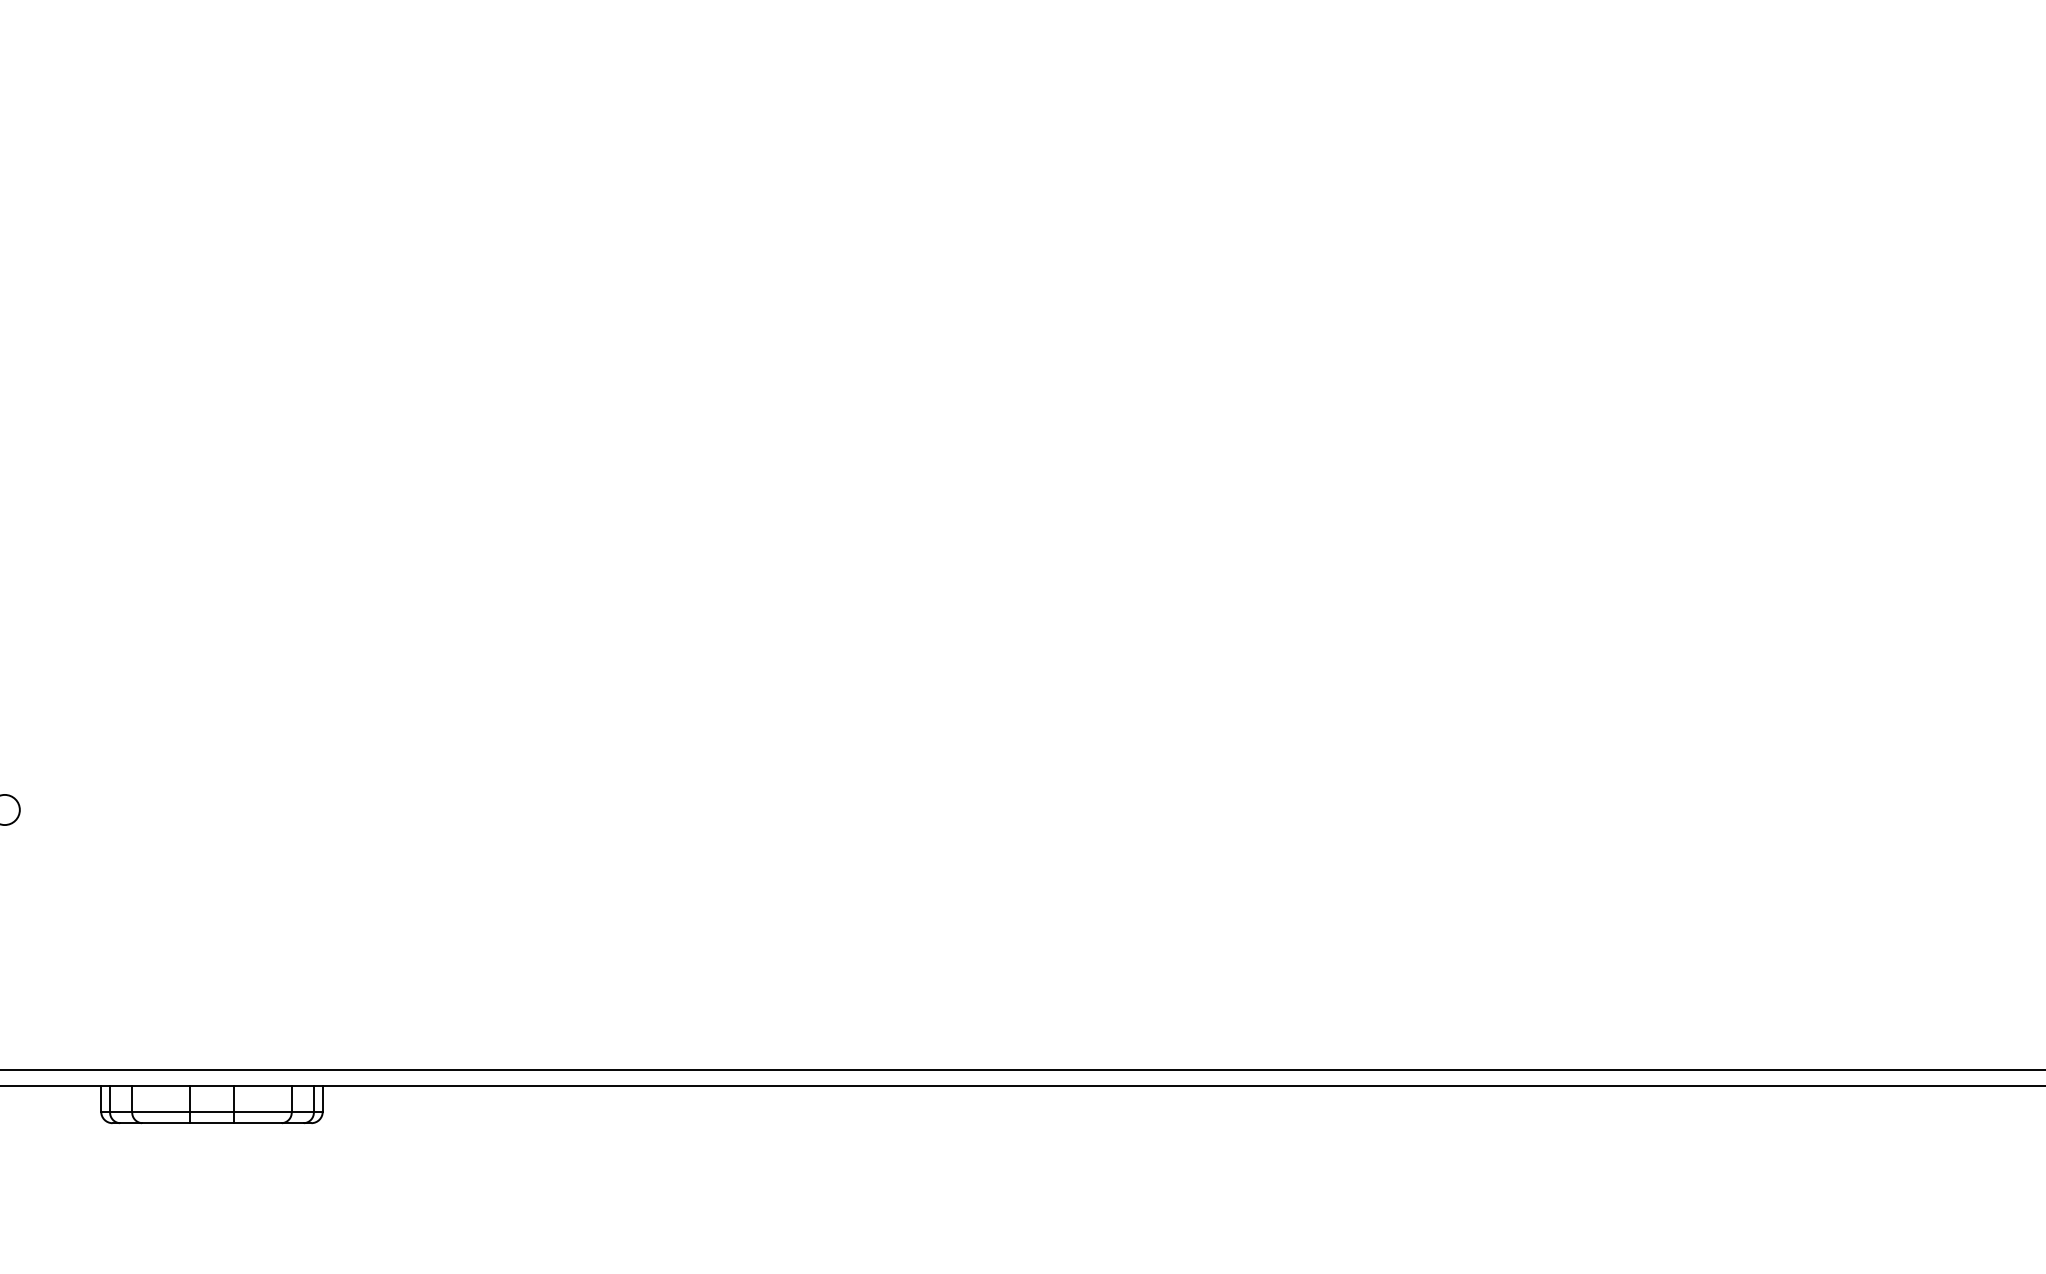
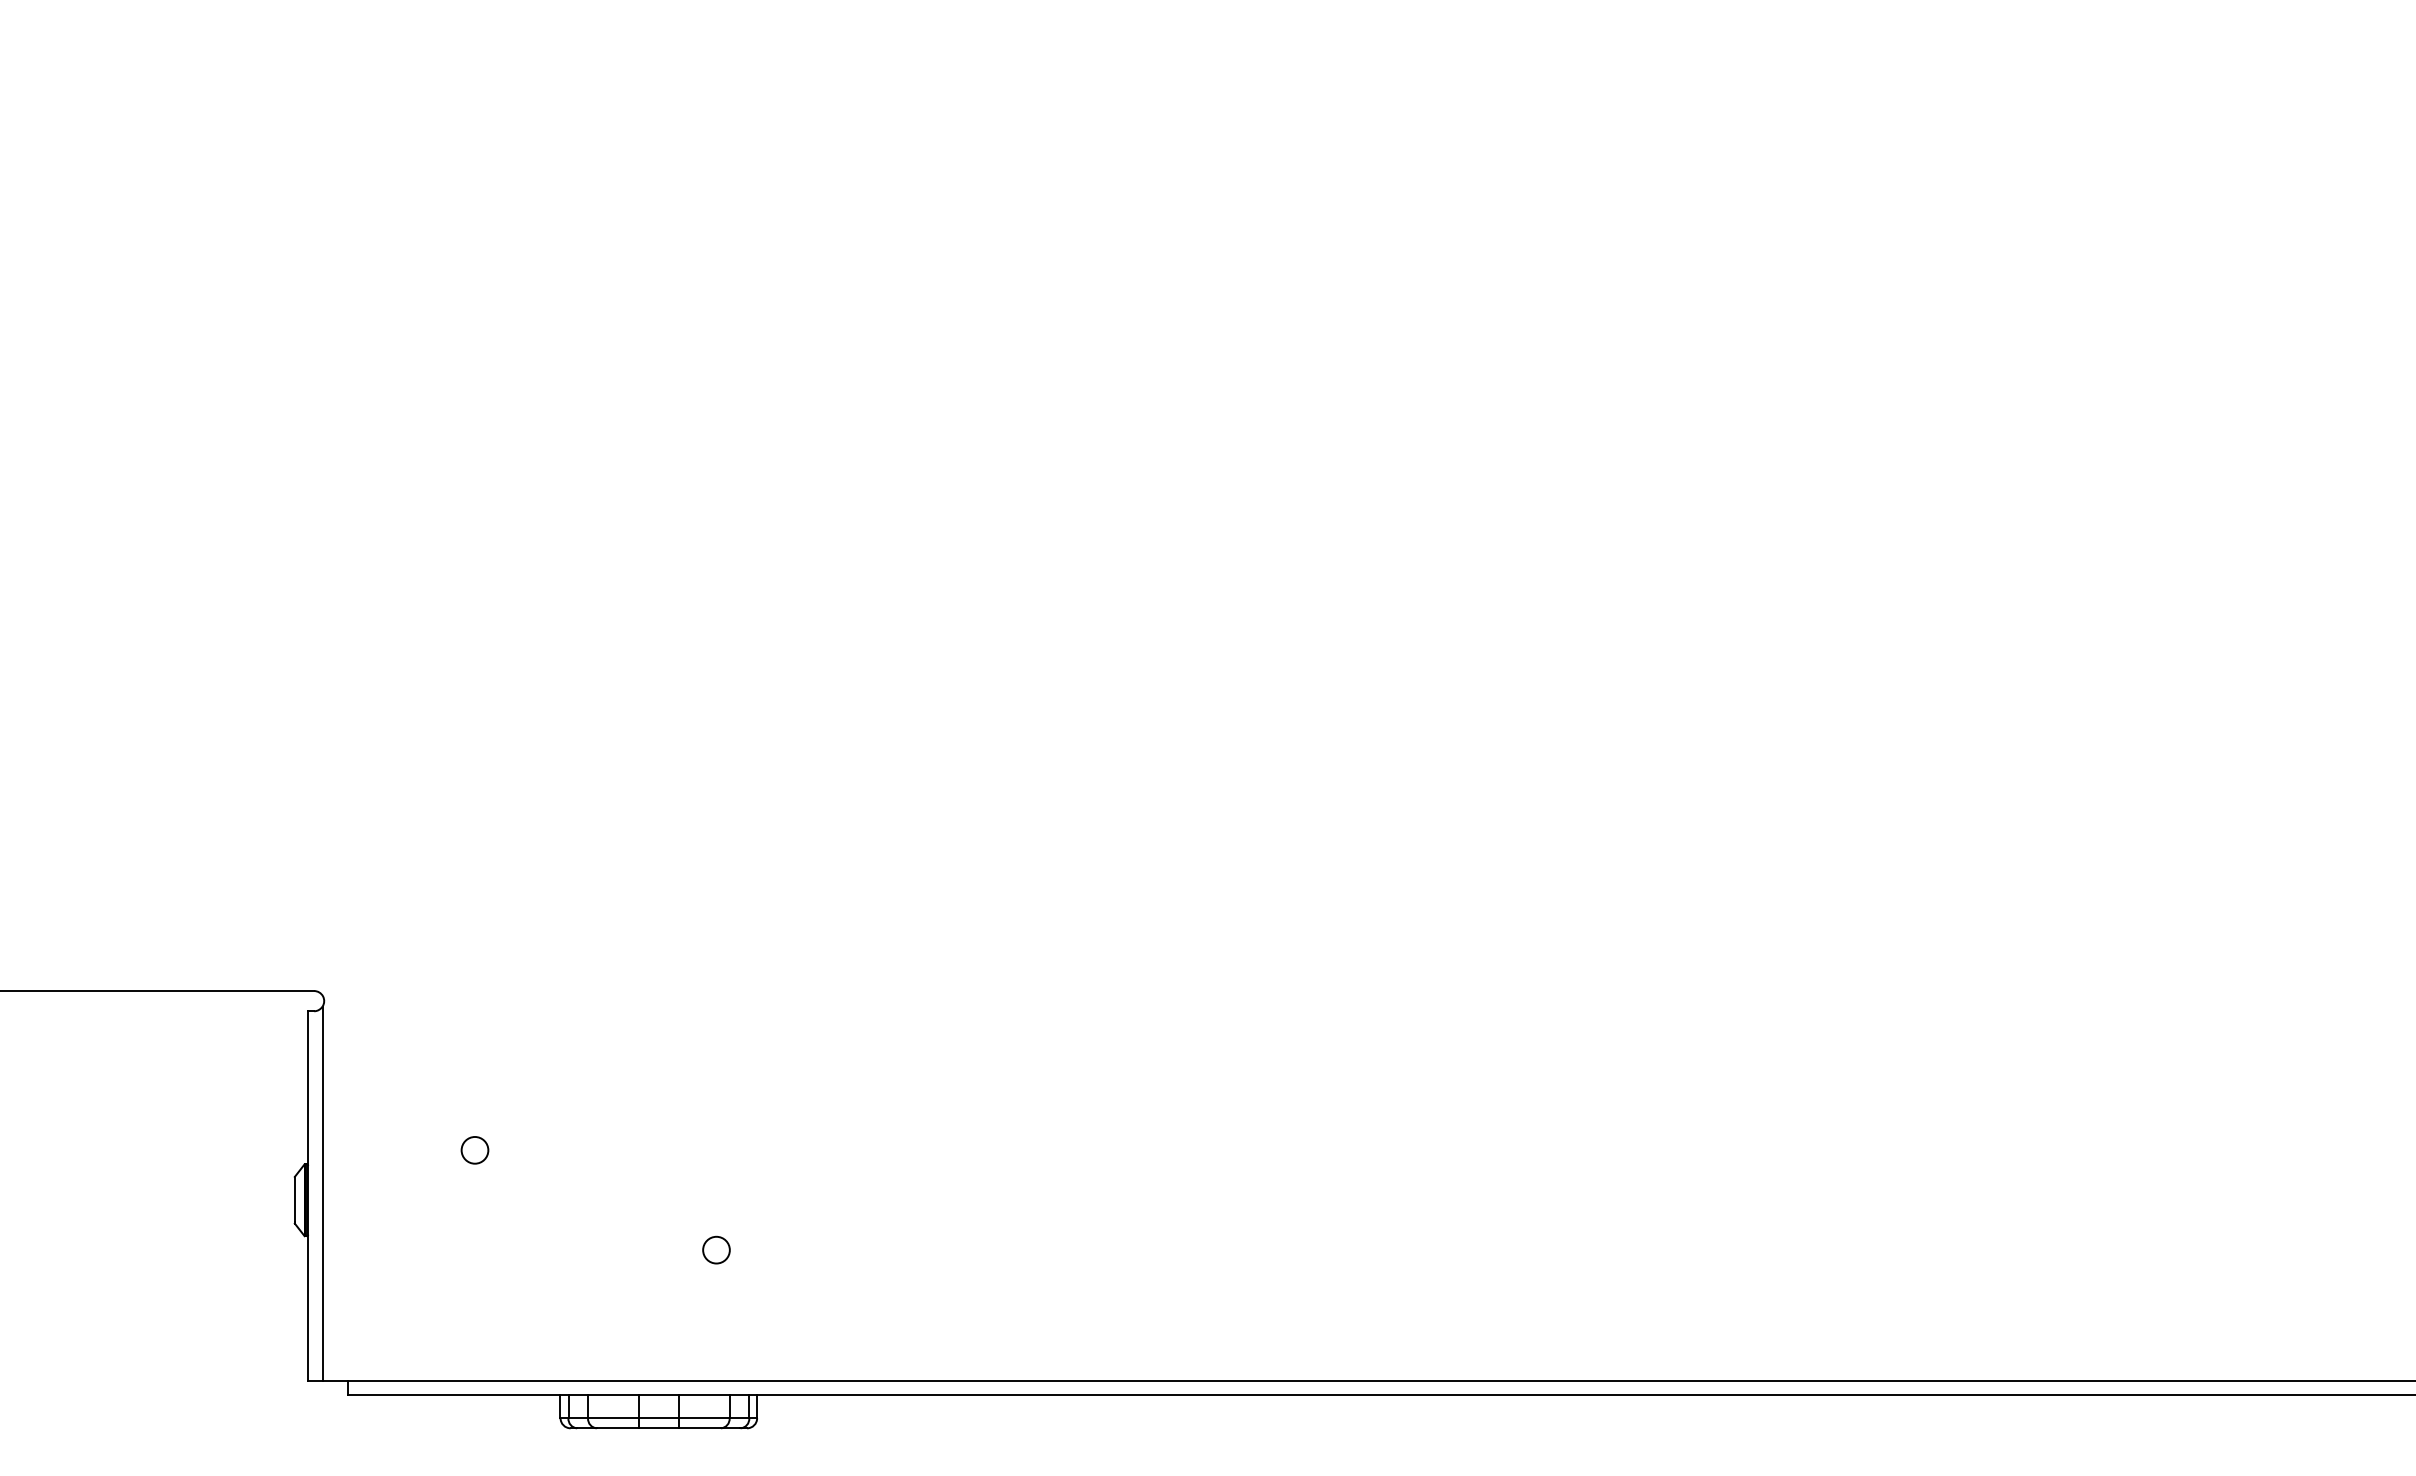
circle: (276, 921) -> (716, 1249), added

